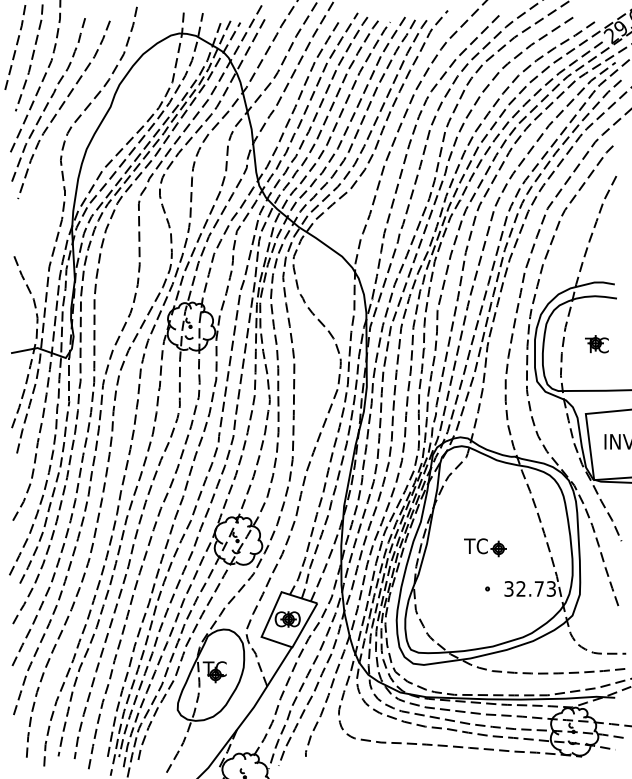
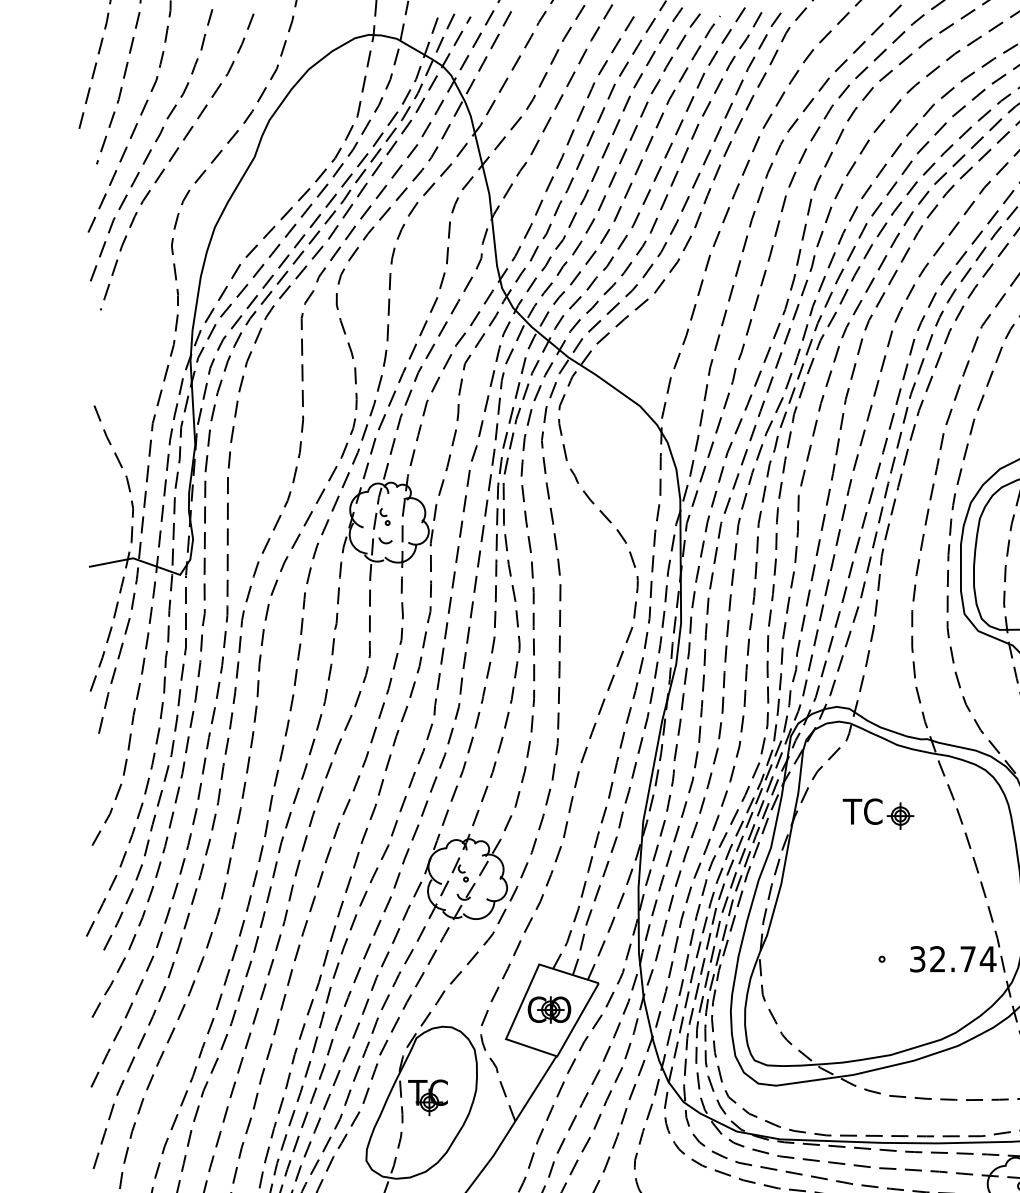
part: (485, 547) -> (878, 813), moved
text: (551, 588) -> (988, 958), 32.73 -> 32.74

